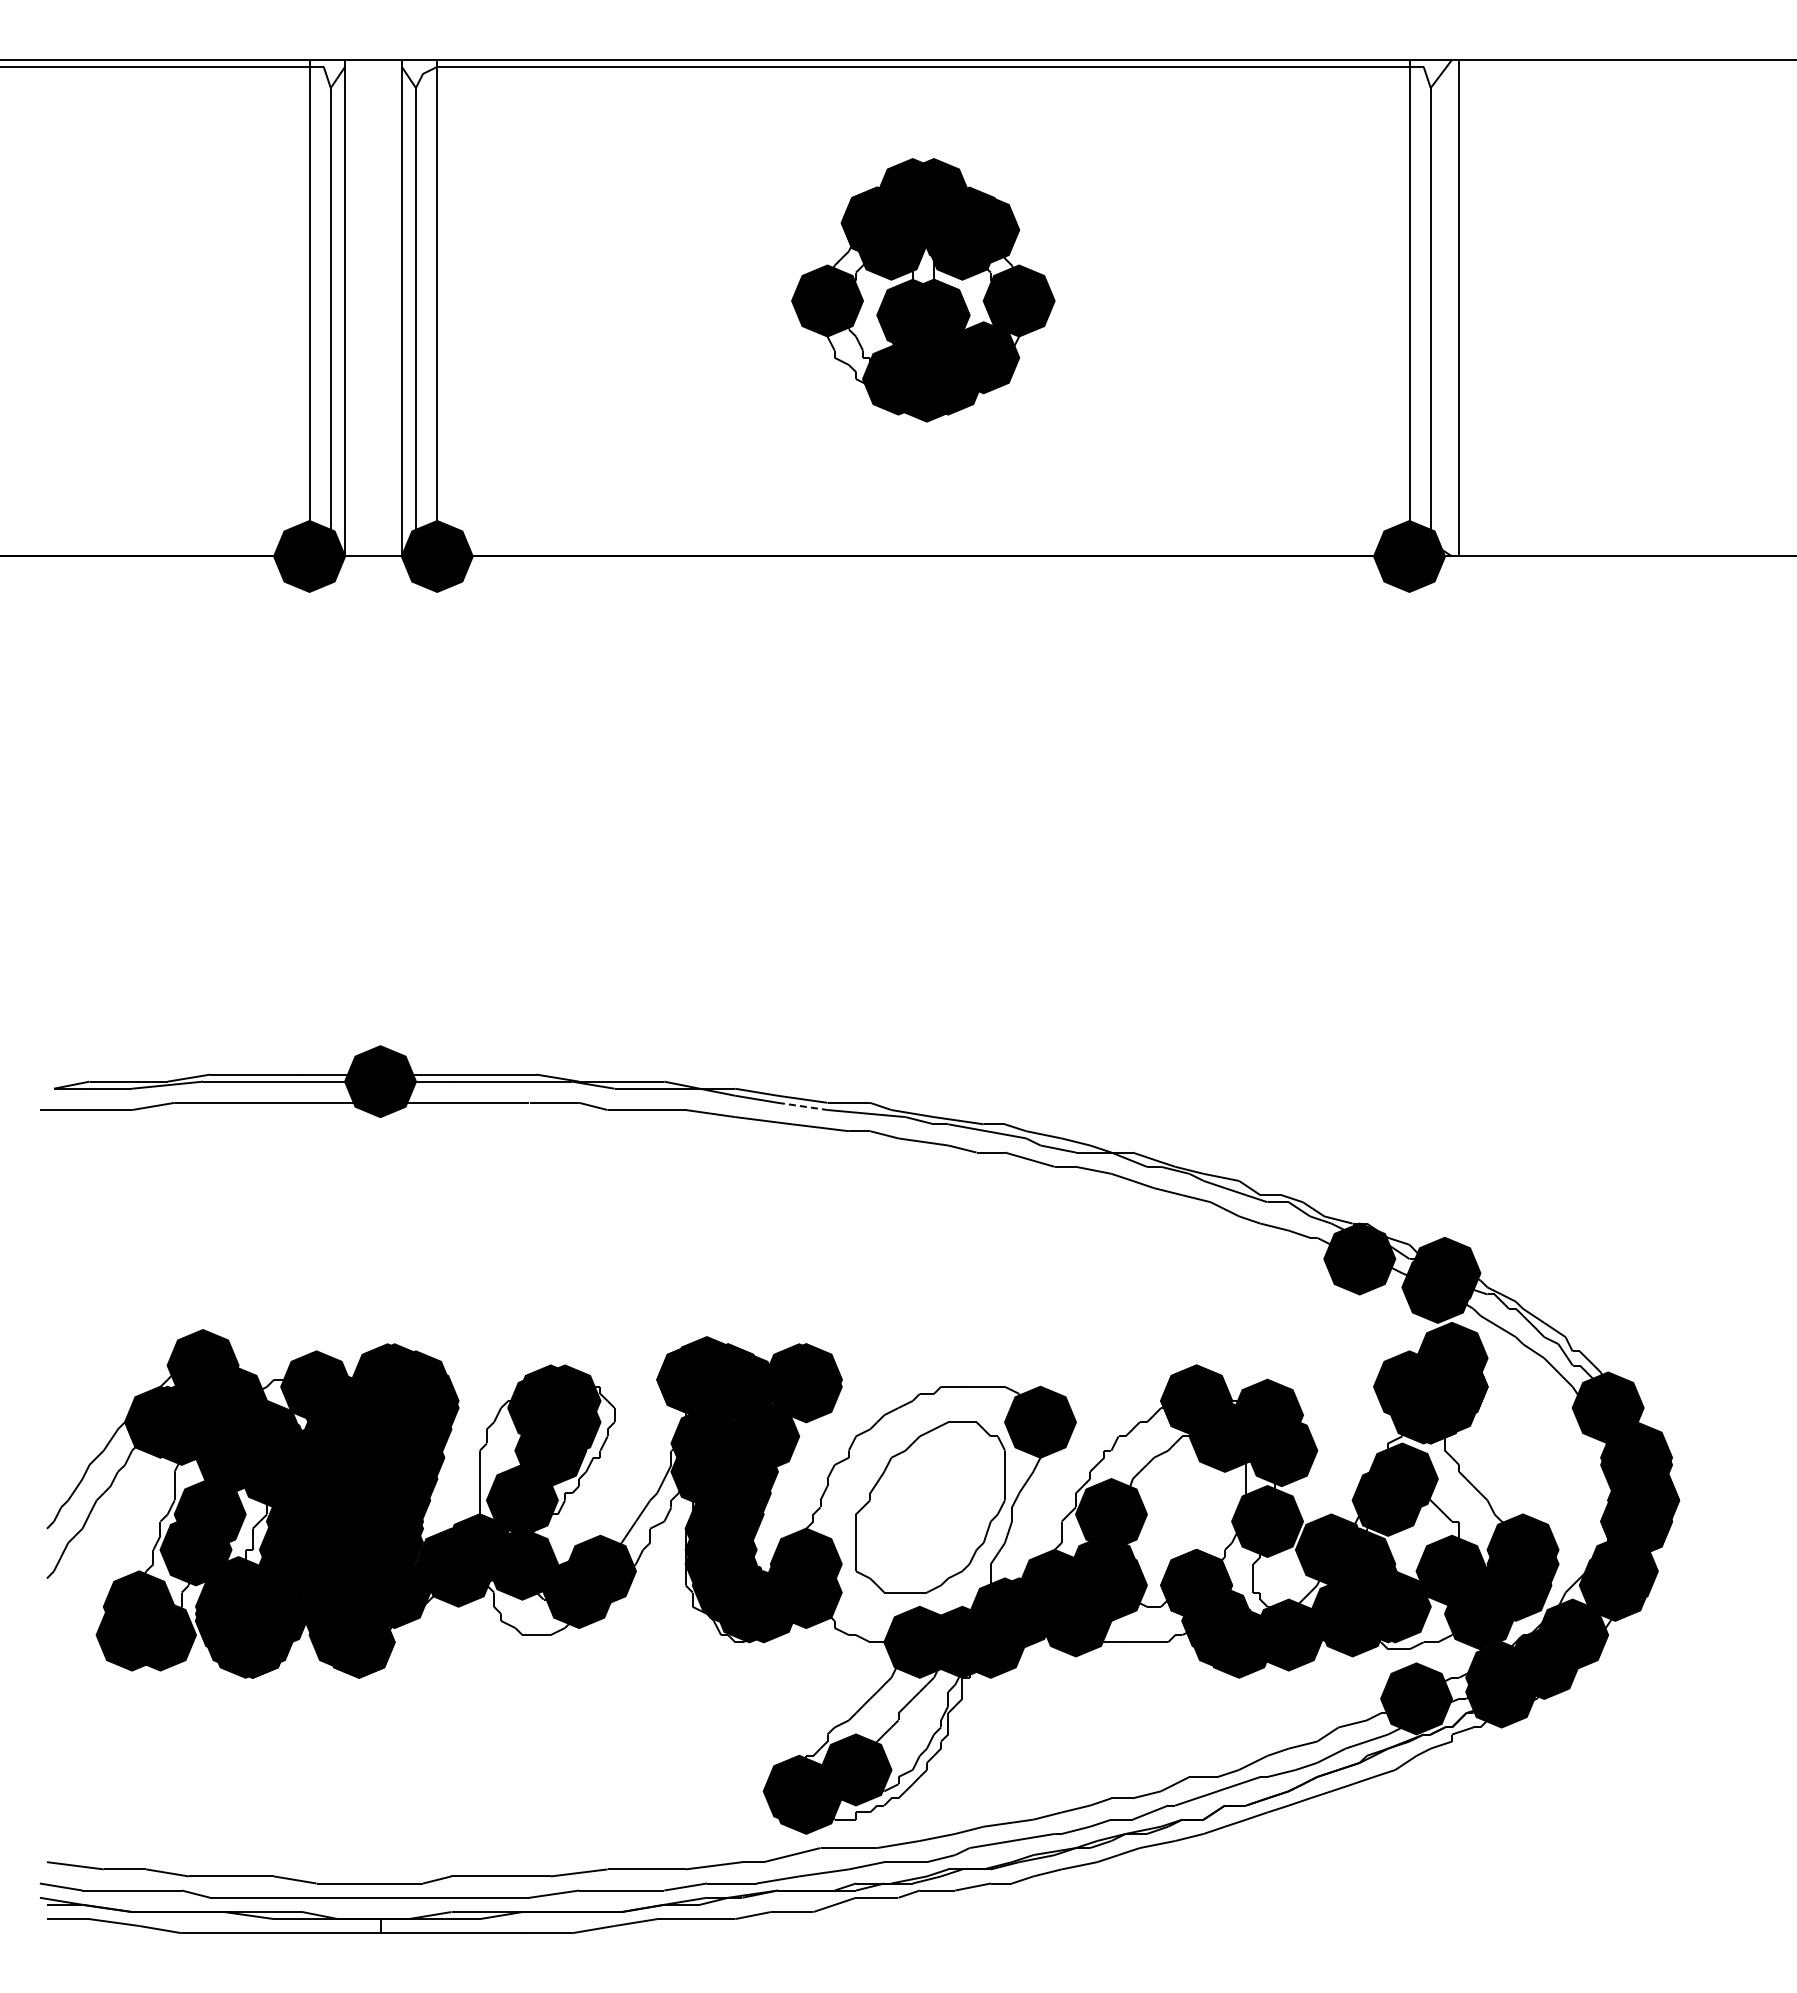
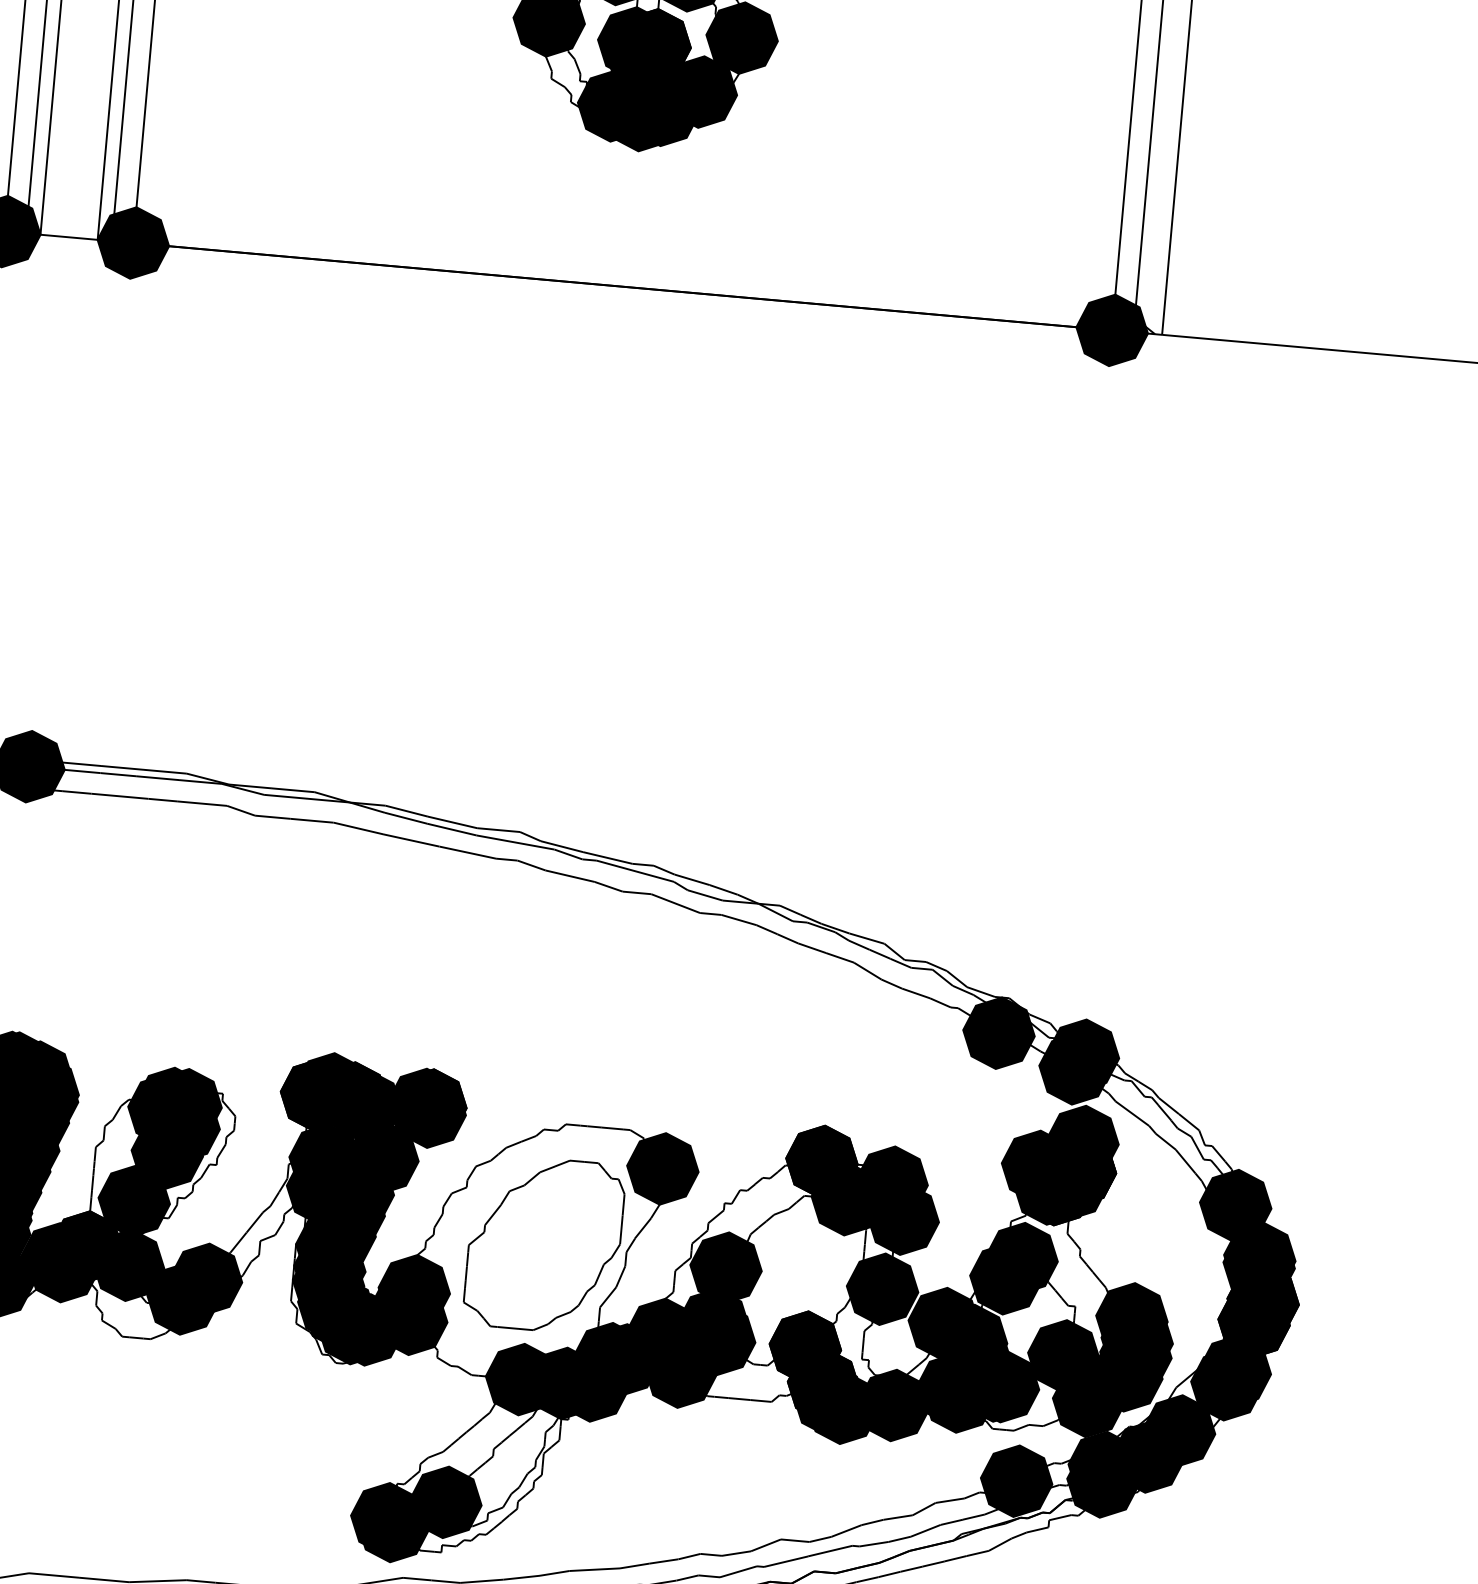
line: (803, 1106) -> (452, 829), dashed -> solid
fill: (1515, 1528) -> (1131, 1318), added

